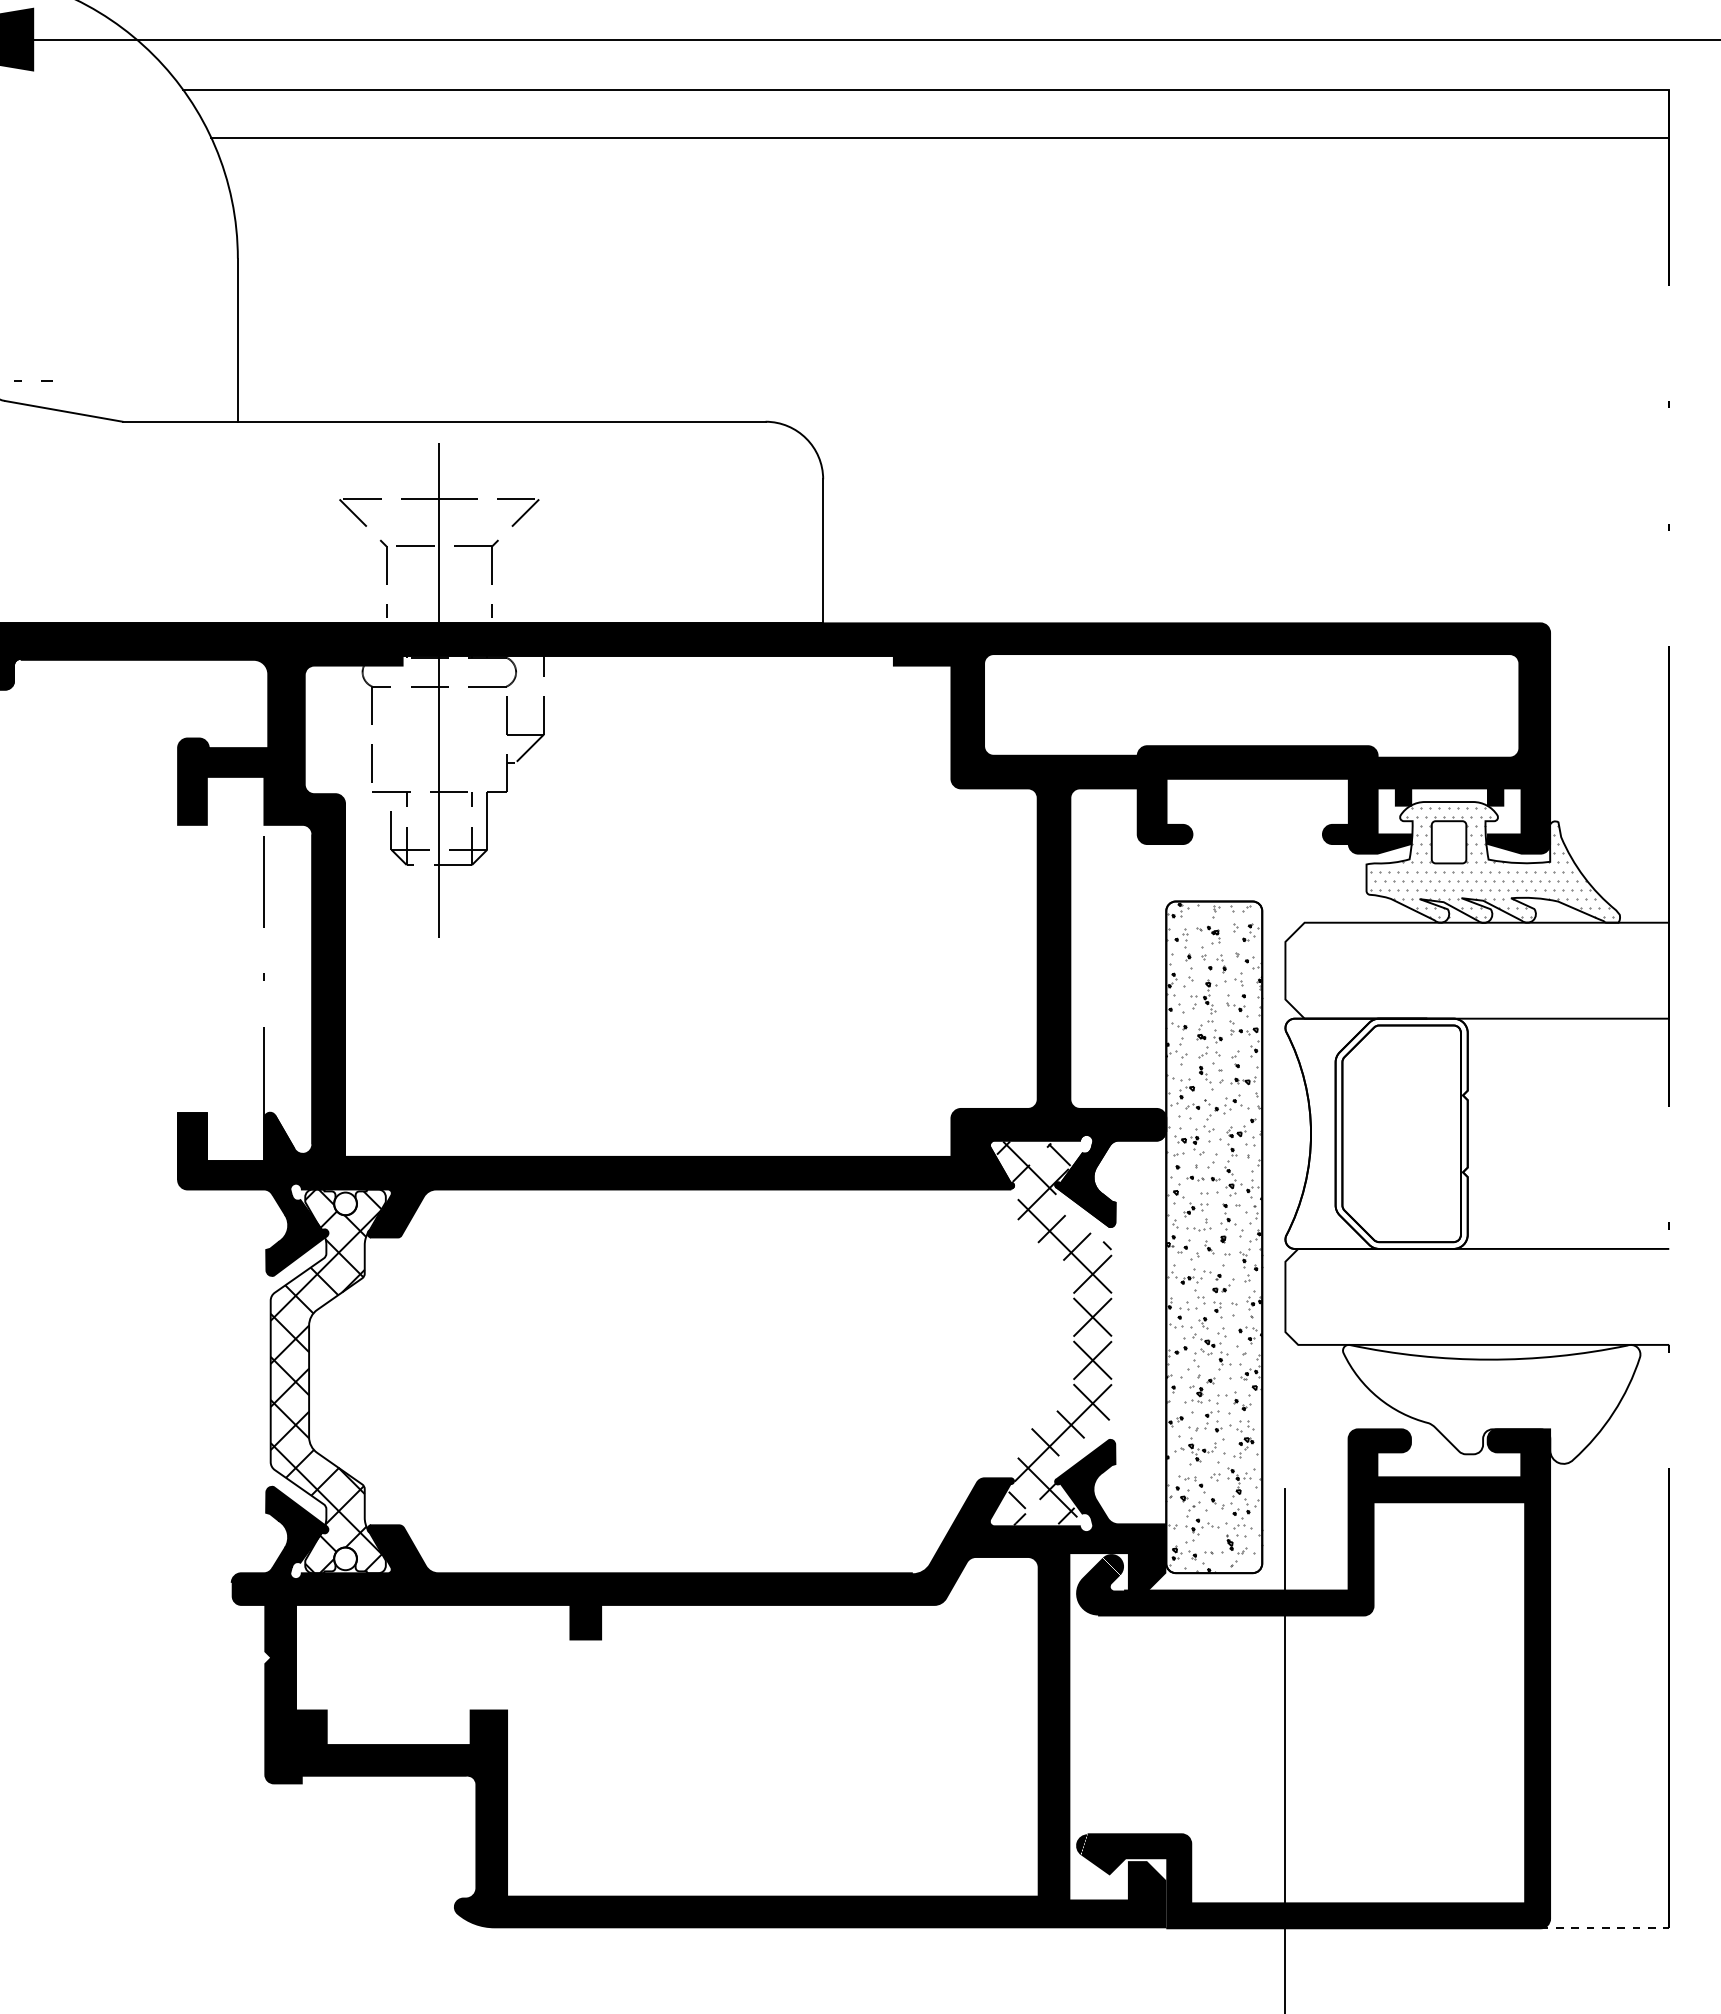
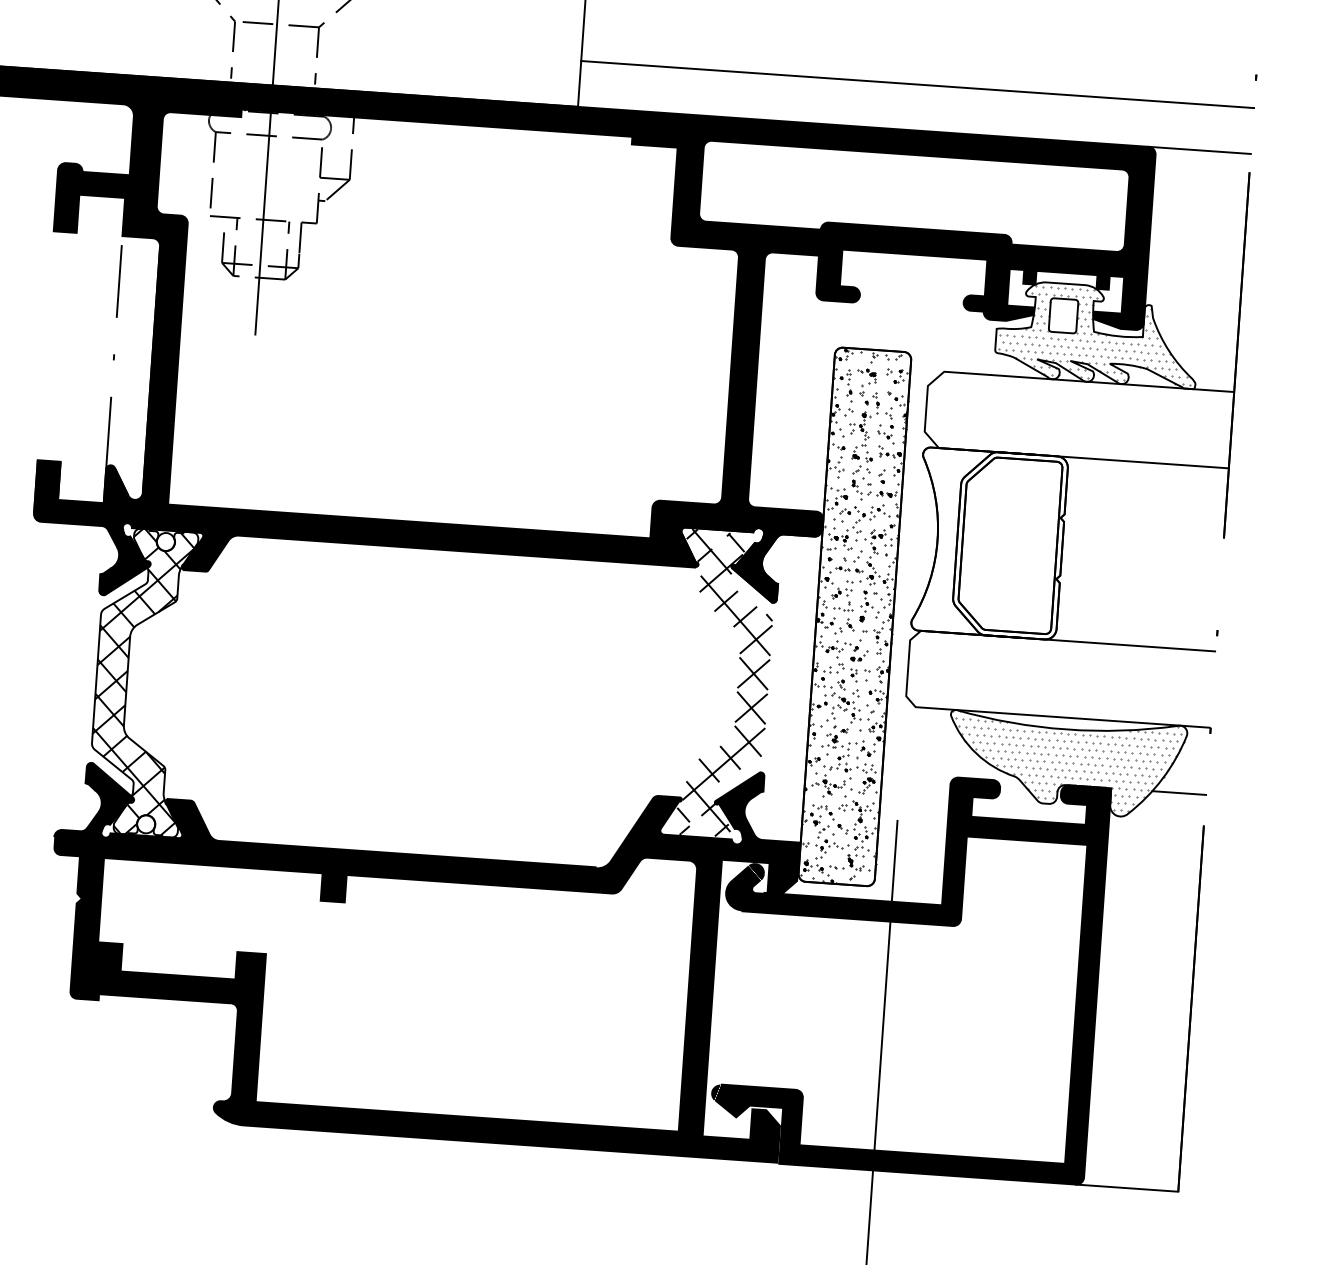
line: (1246, 565) -> (917, 84), added
line: (1604, 623) -> (1199, 150), added
hatch: (1214, 1237) -> (855, 617), added
hatch: (1491, 1401) -> (1066, 762), added
line: (1635, 1429) -> (1179, 793), added
line: (1605, 1928) -> (1127, 1188), dashed -> solid

